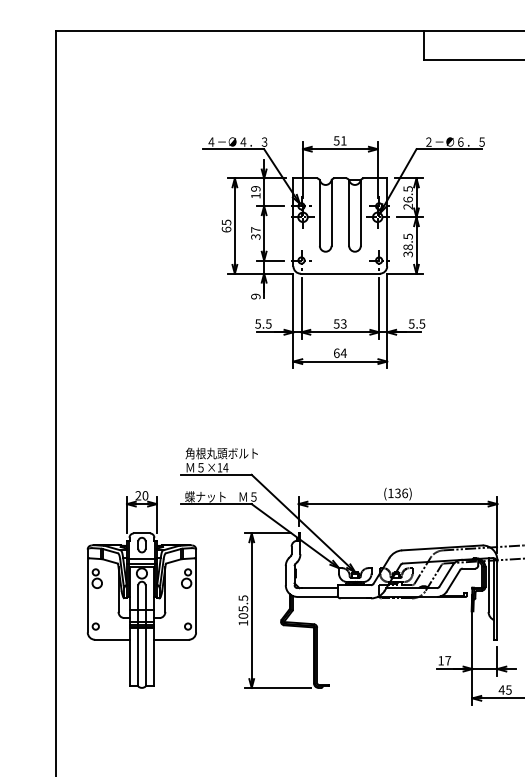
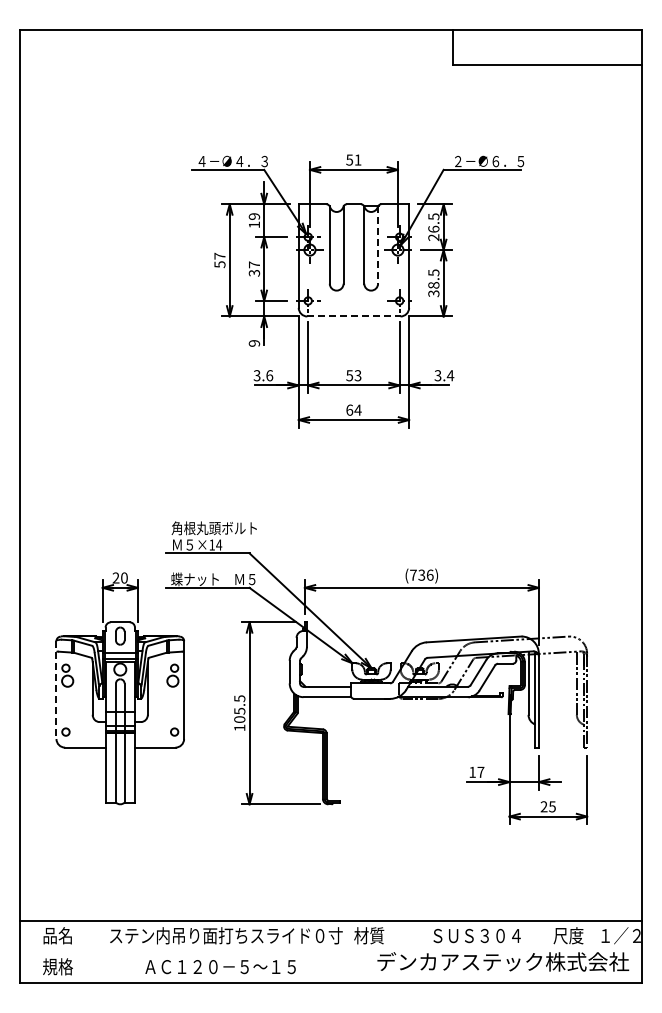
line: (361, 213) -> (378, 245), solid -> dashed
text: (226, 226) -> (219, 260), 65 -> 57
line: (339, 273) -> (353, 316), solid -> dashed
text: (263, 323) -> (263, 375), 5.5 -> 3.6
text: (417, 323) -> (444, 375), 5.5 -> 3.4
text: (390, 492) -> (413, 574), (136) -> (736)
line: (87, 591) -> (56, 690), solid -> dashed
text: (501, 689) -> (543, 806), 45 -> 25

